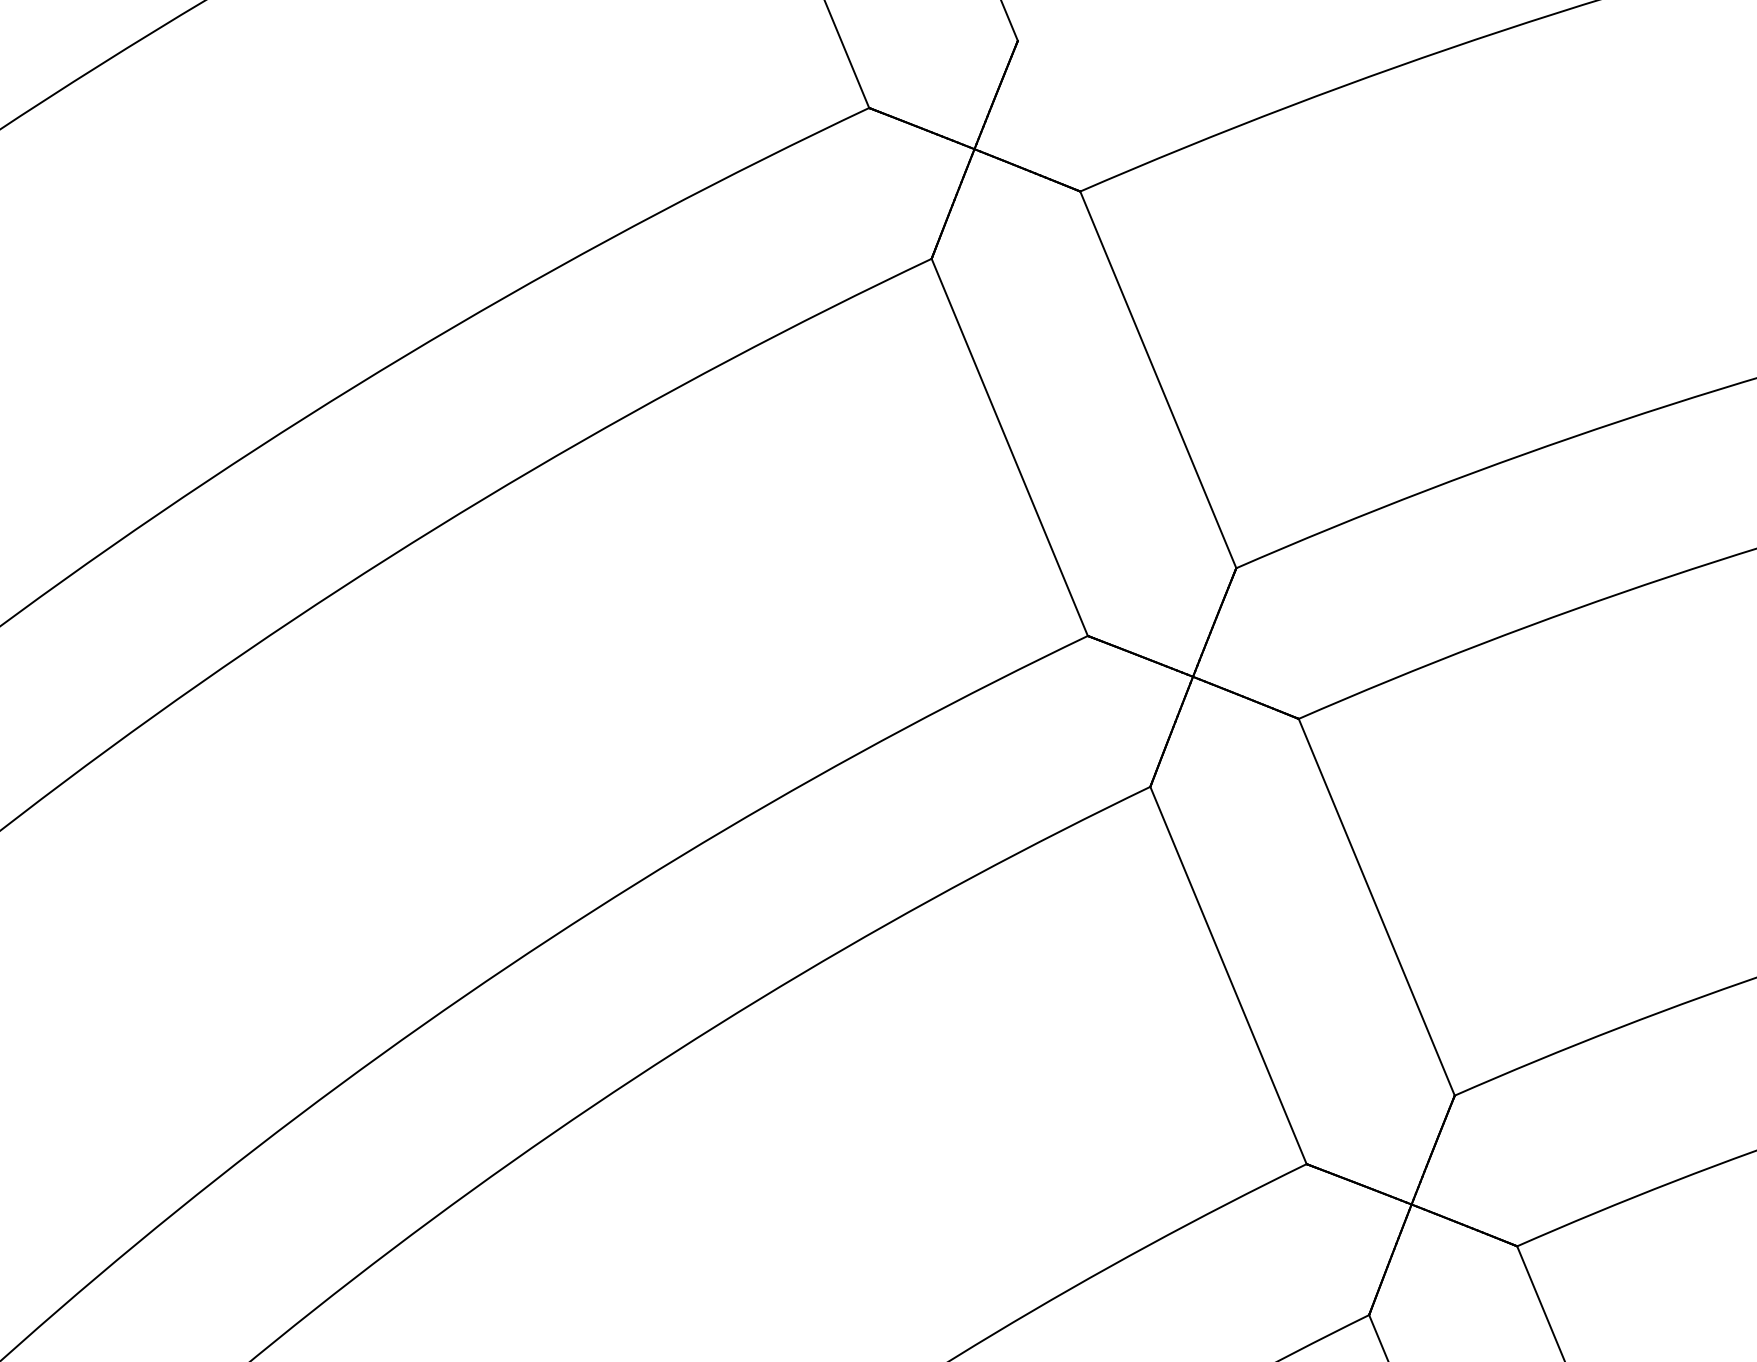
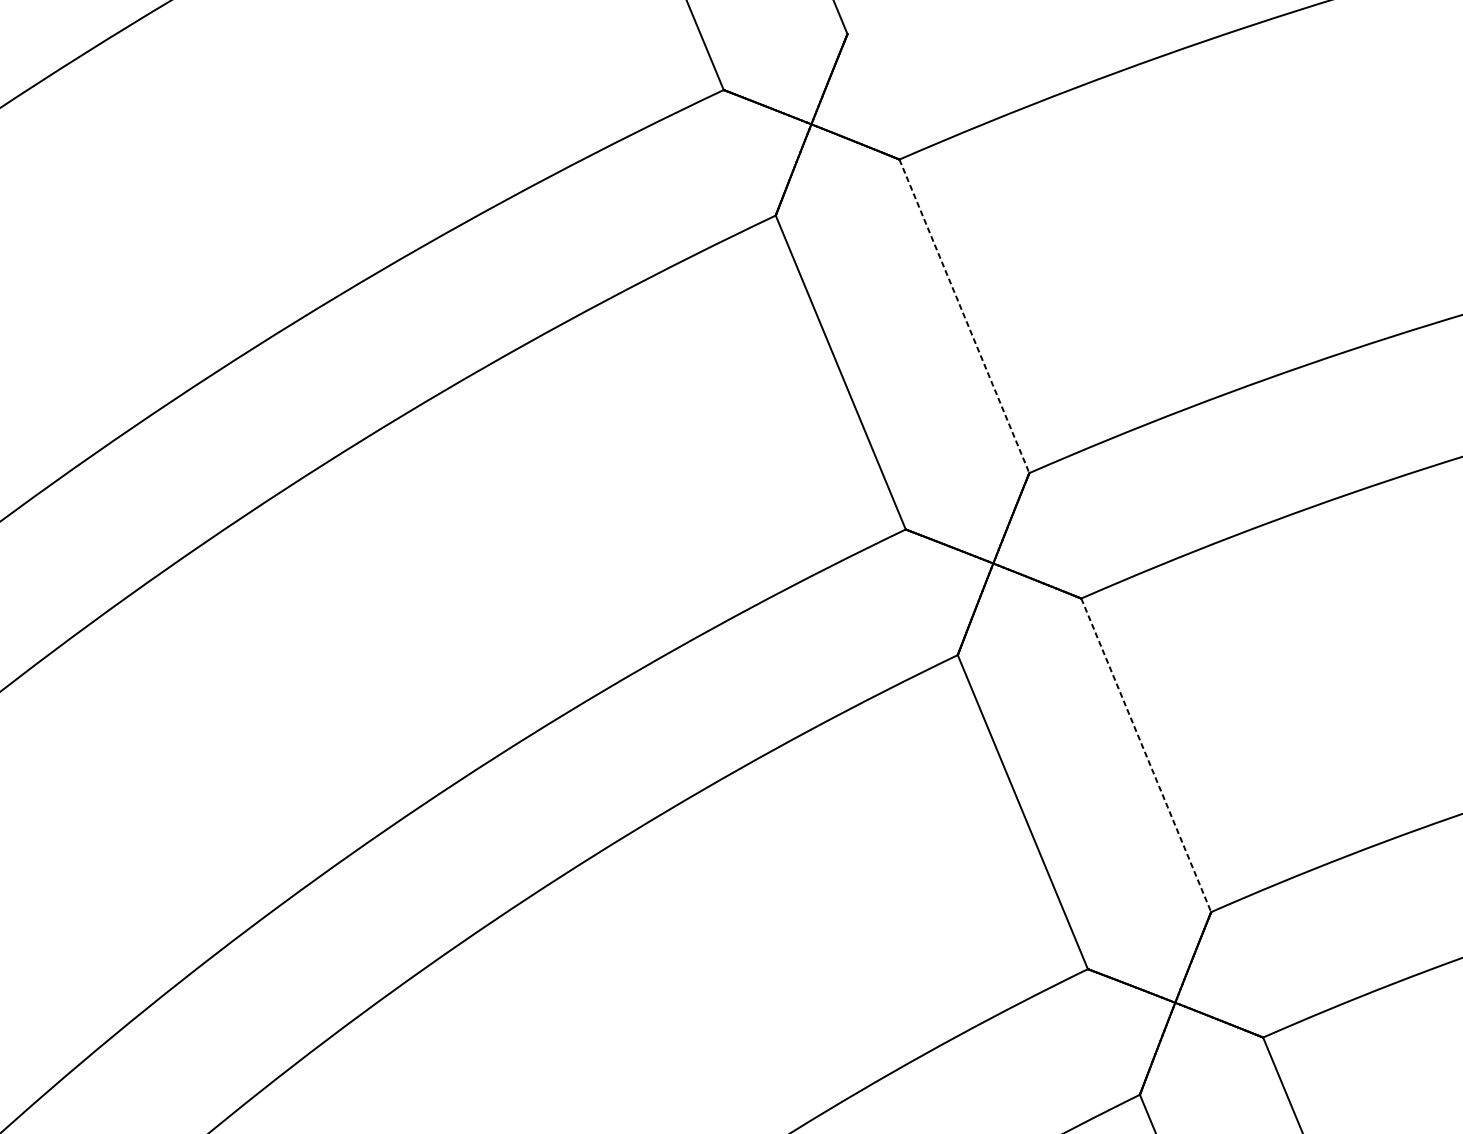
line: (1158, 379) -> (964, 316), solid -> dashed
line: (1376, 907) -> (1146, 755), solid -> dashed

